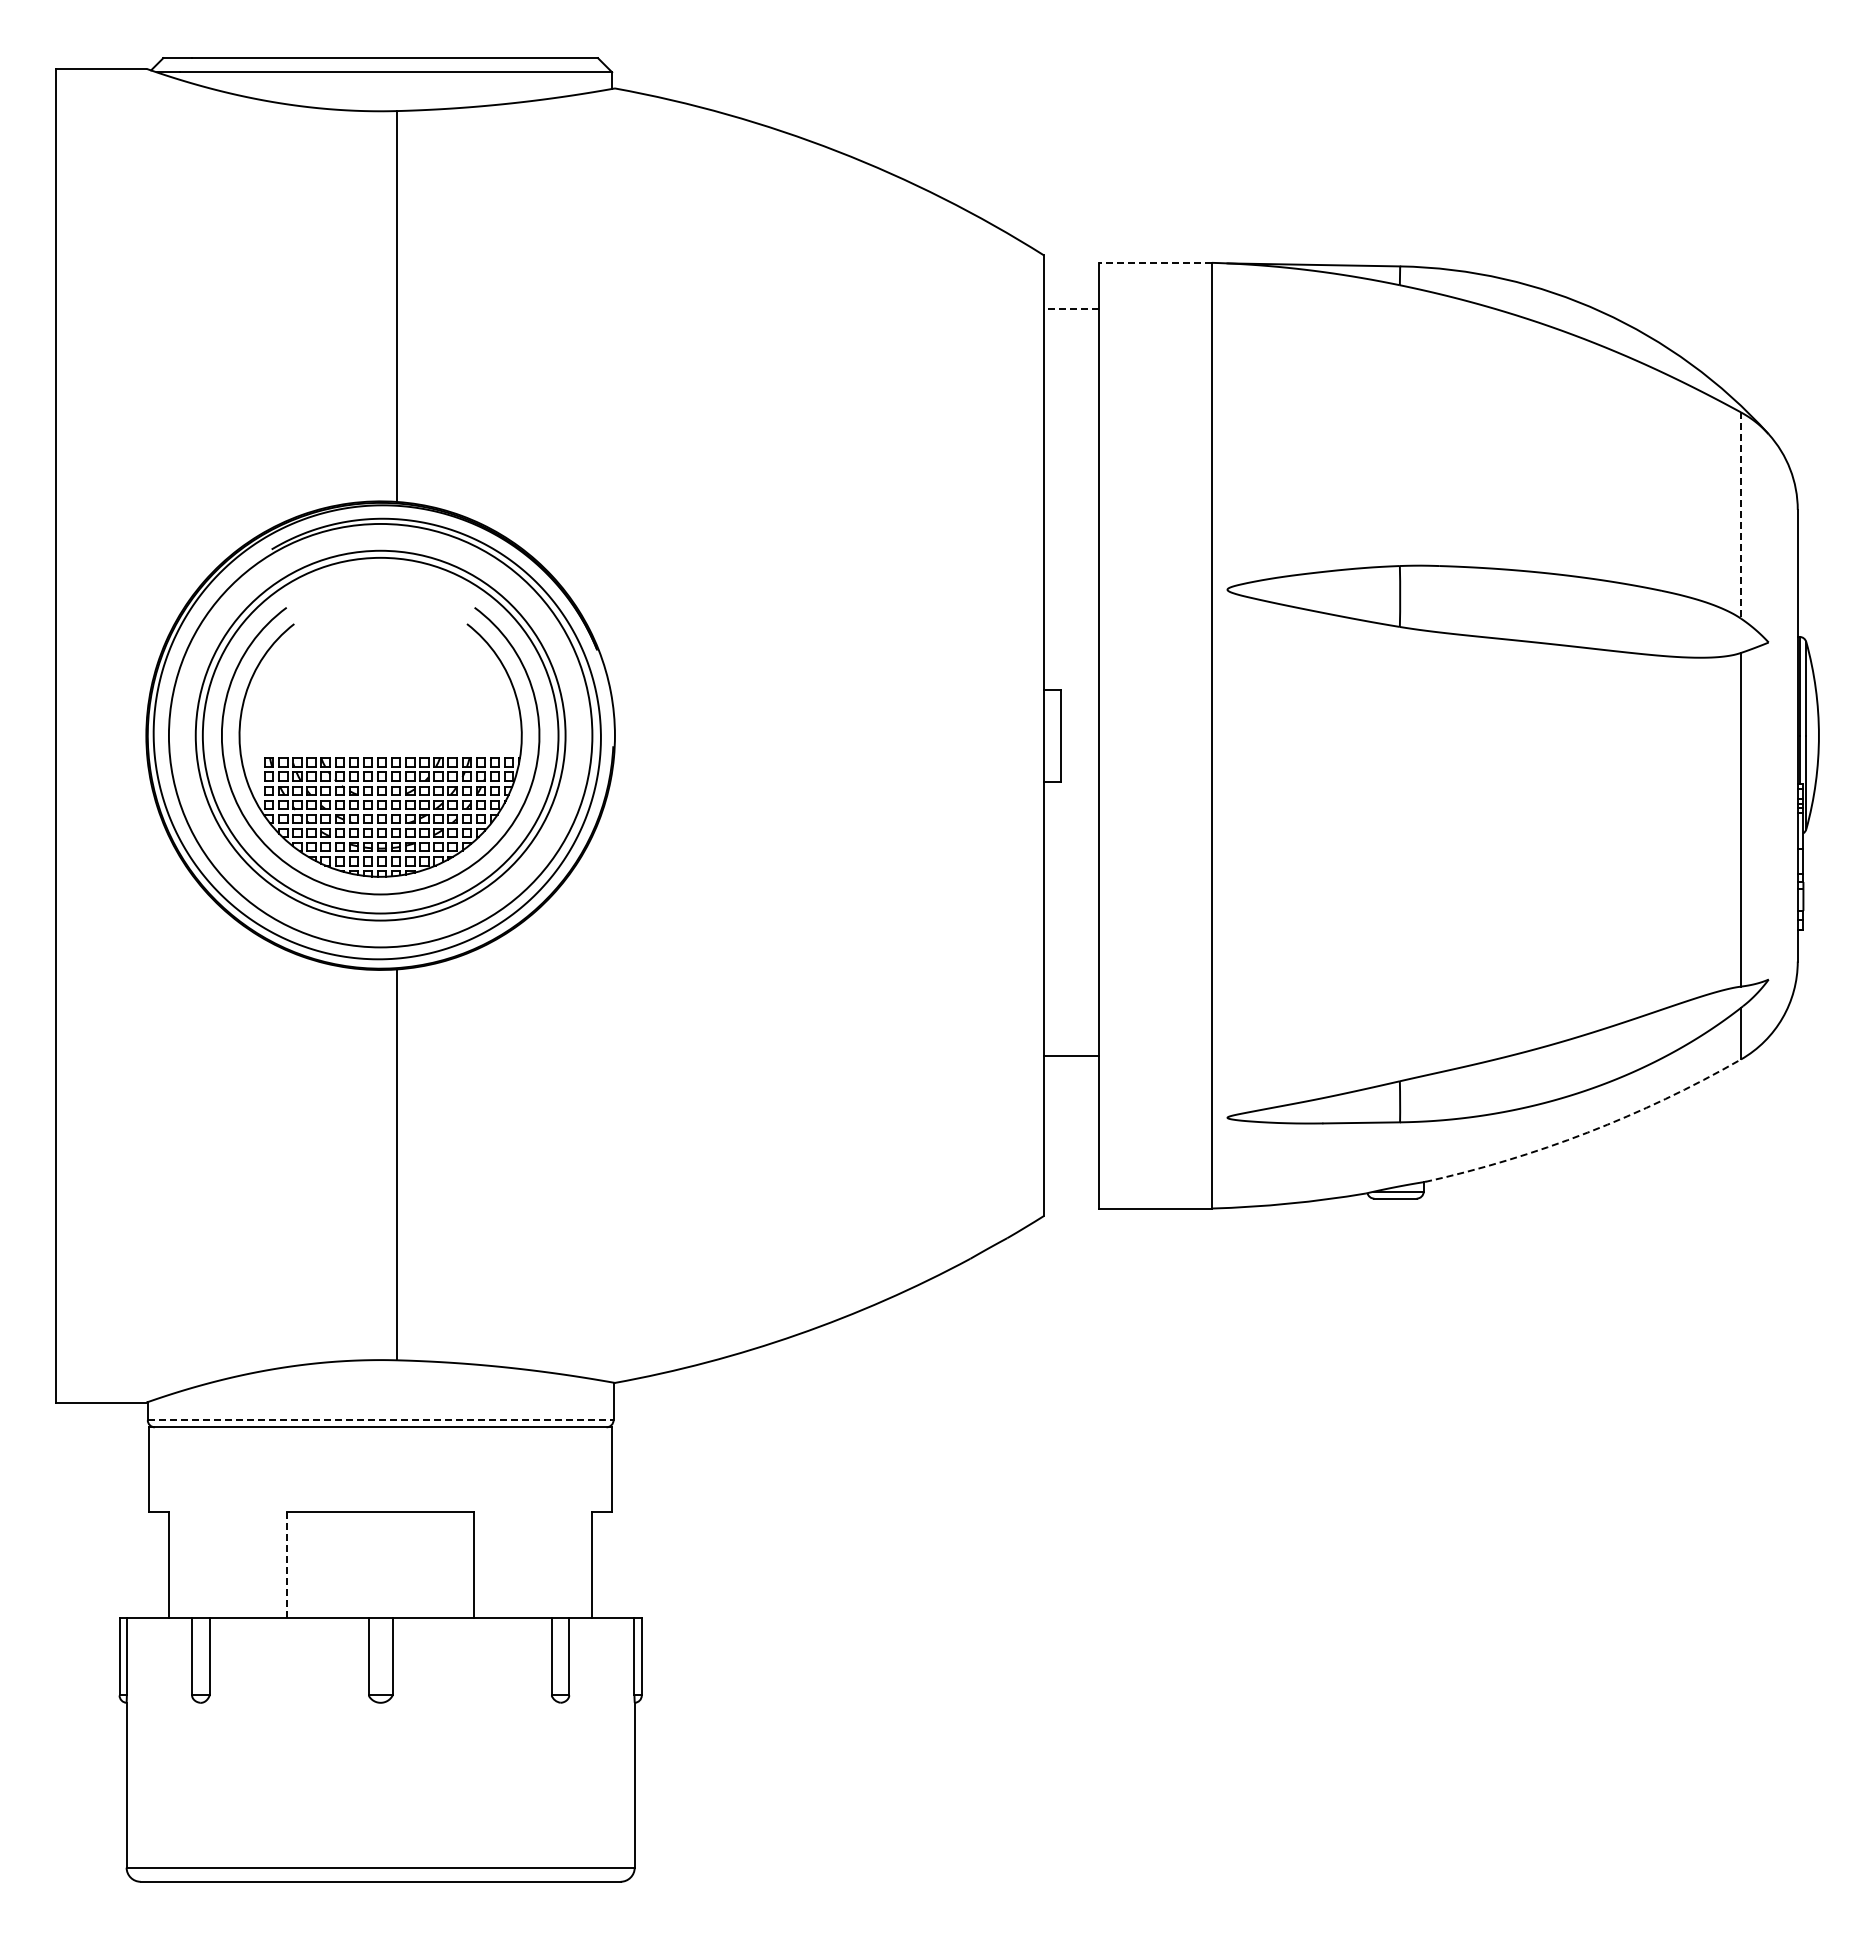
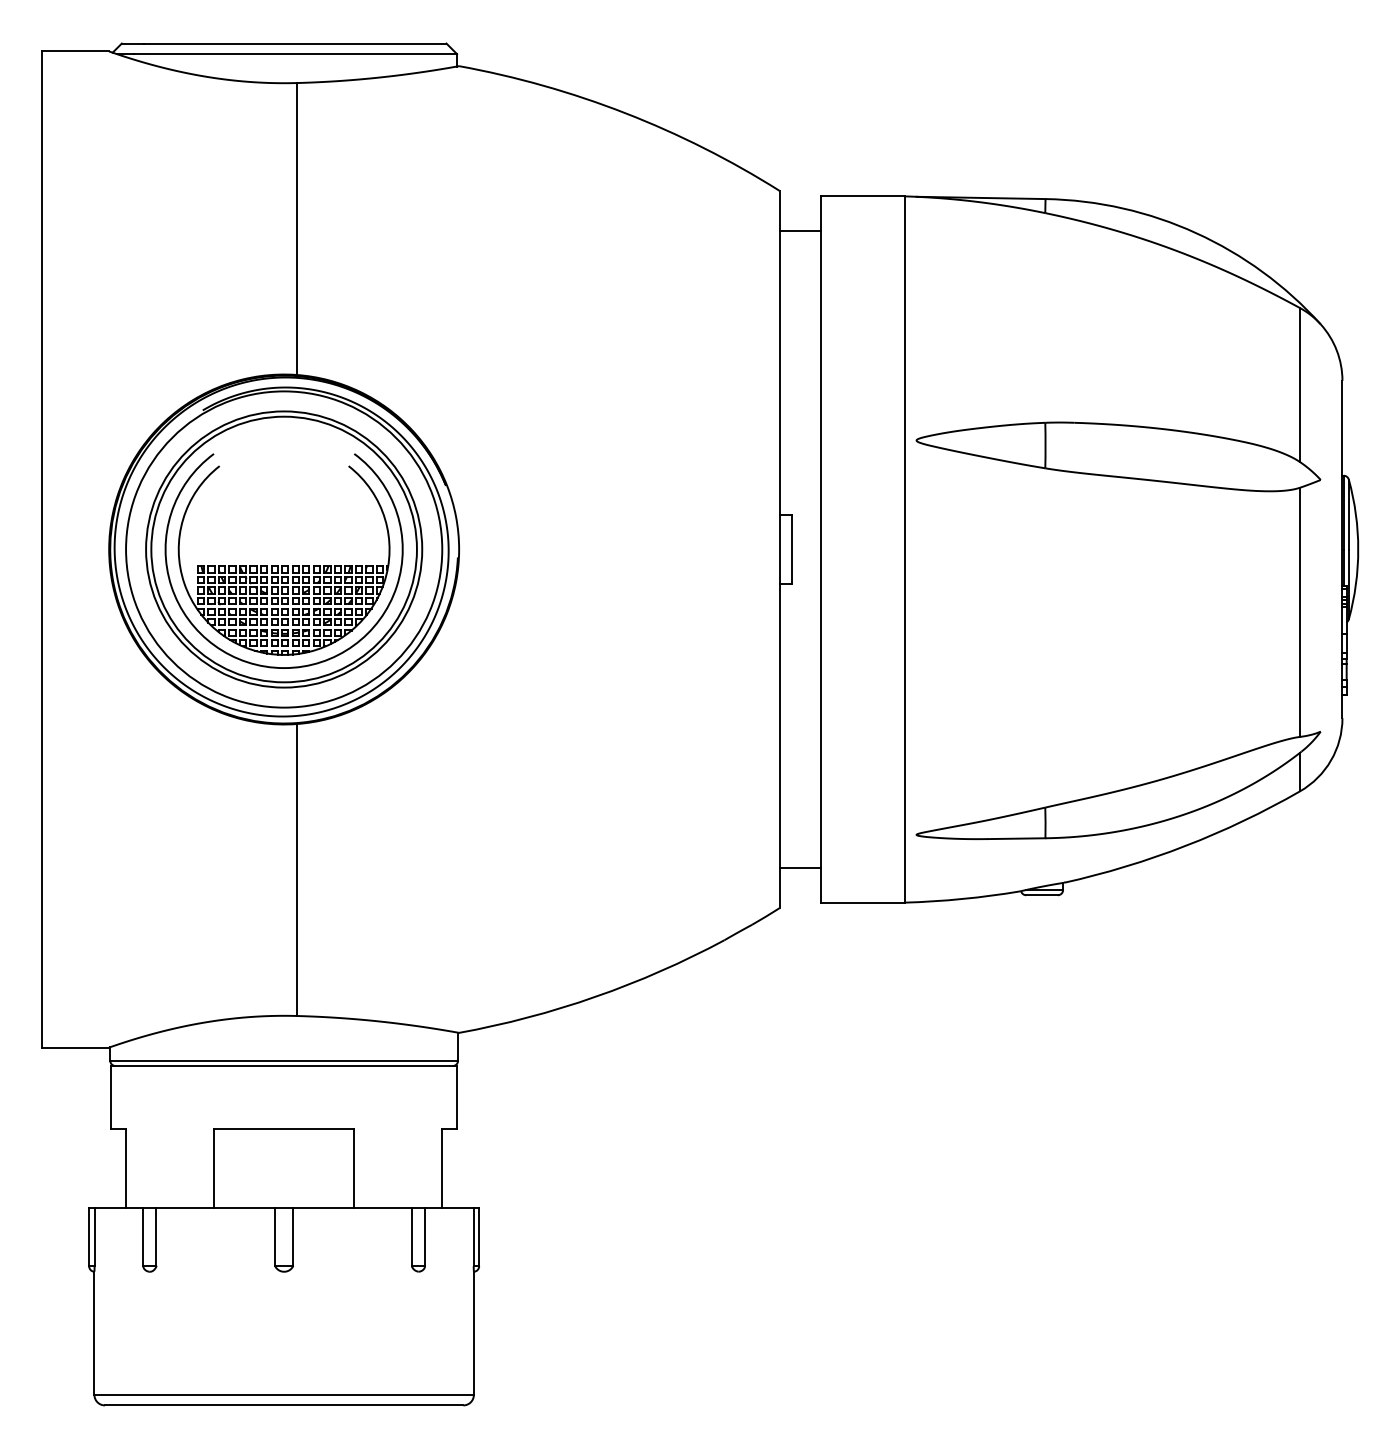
line: (1155, 262) -> (862, 196), dashed -> solid
line: (1071, 308) -> (800, 230), dashed -> solid
line: (1741, 516) -> (1300, 385), dashed -> solid
line: (1071, 1055) -> (800, 868), moved
arc: (1587, 1132) -> (1185, 845), dashed -> solid
line: (380, 1420) -> (284, 1060), dashed -> solid
line: (287, 1564) -> (214, 1168), dashed -> solid

